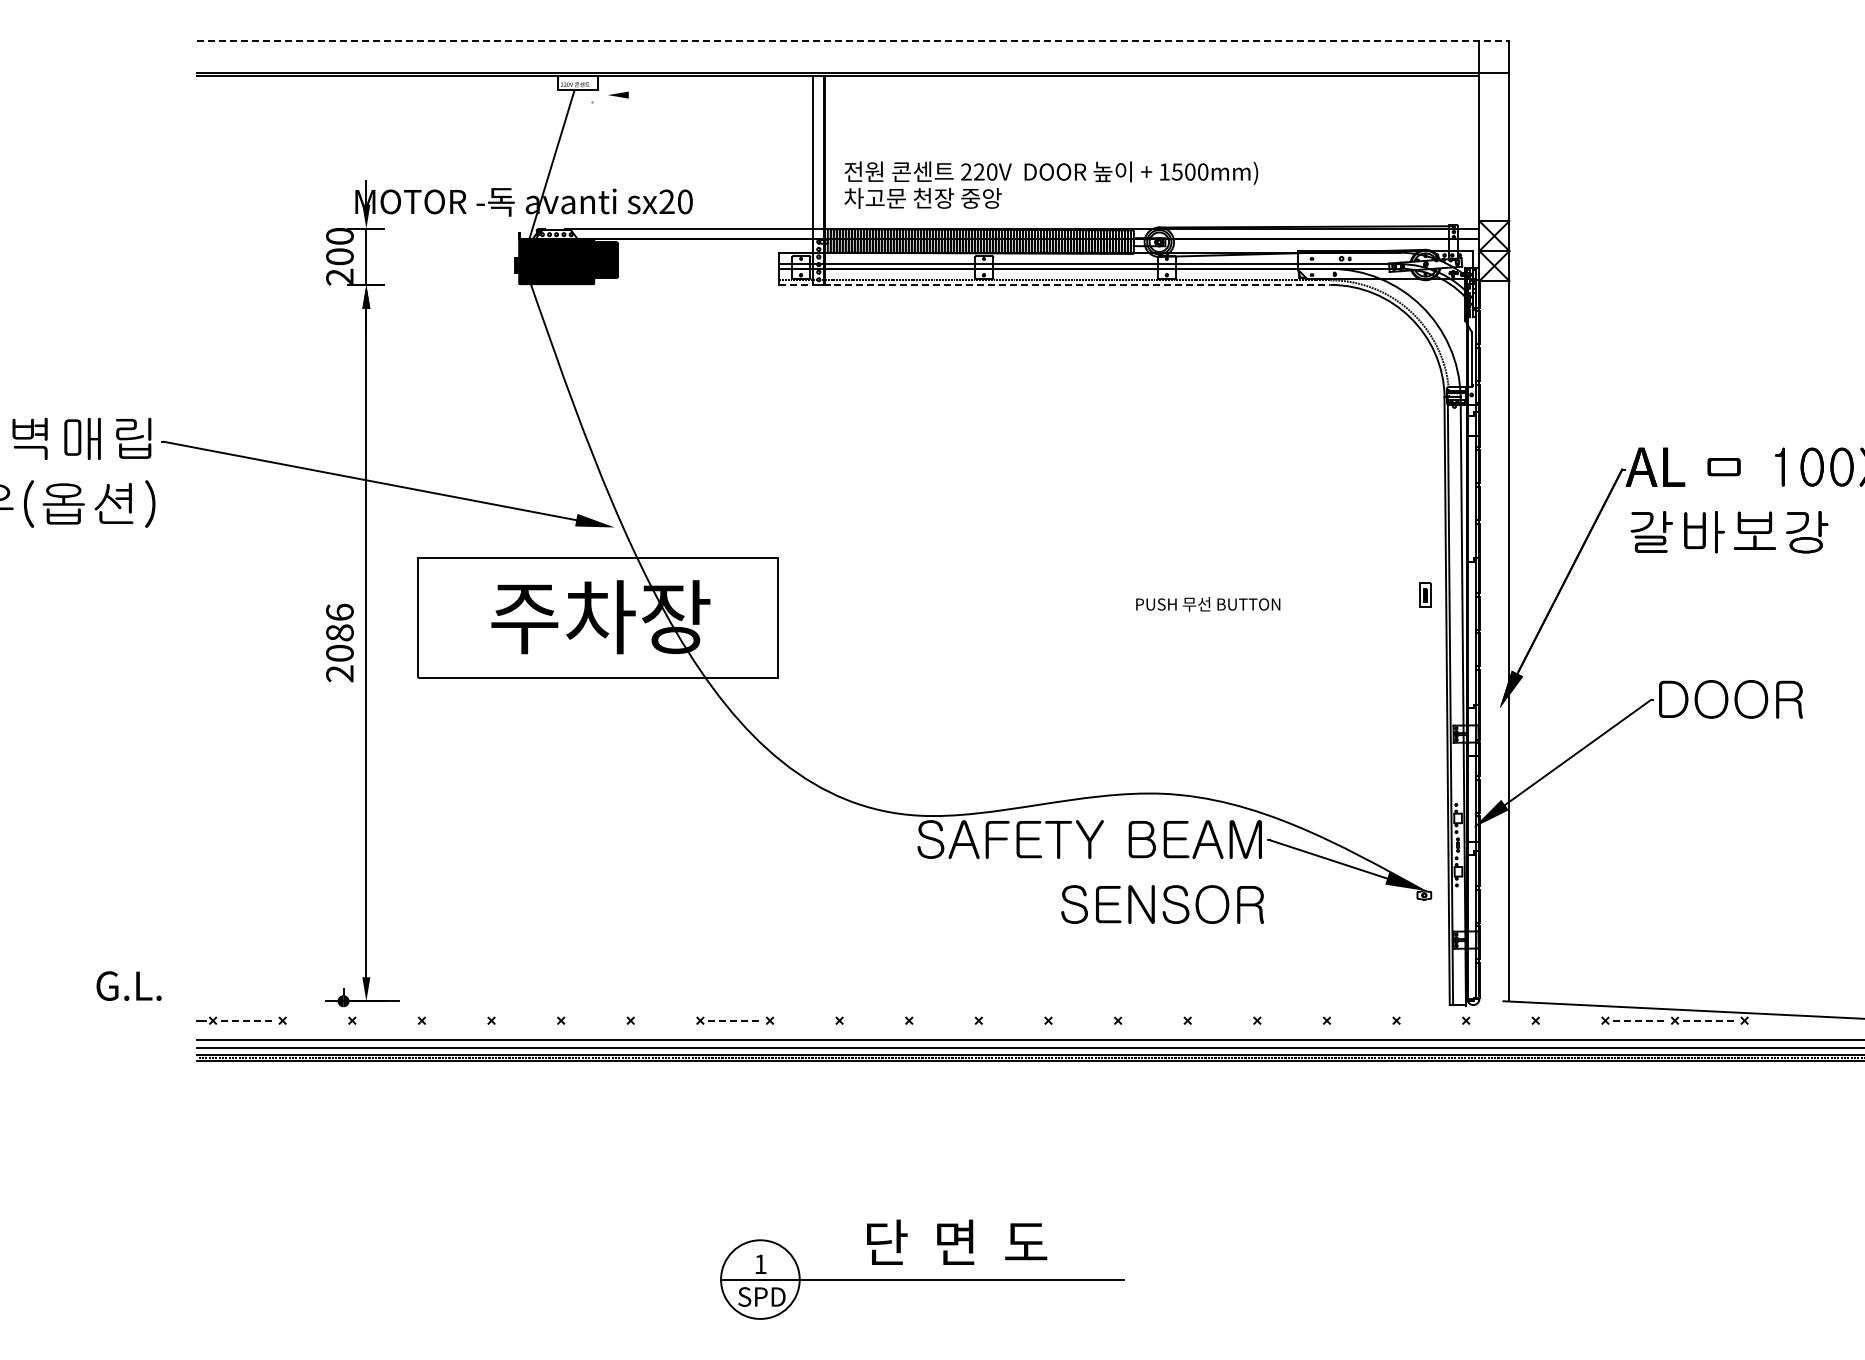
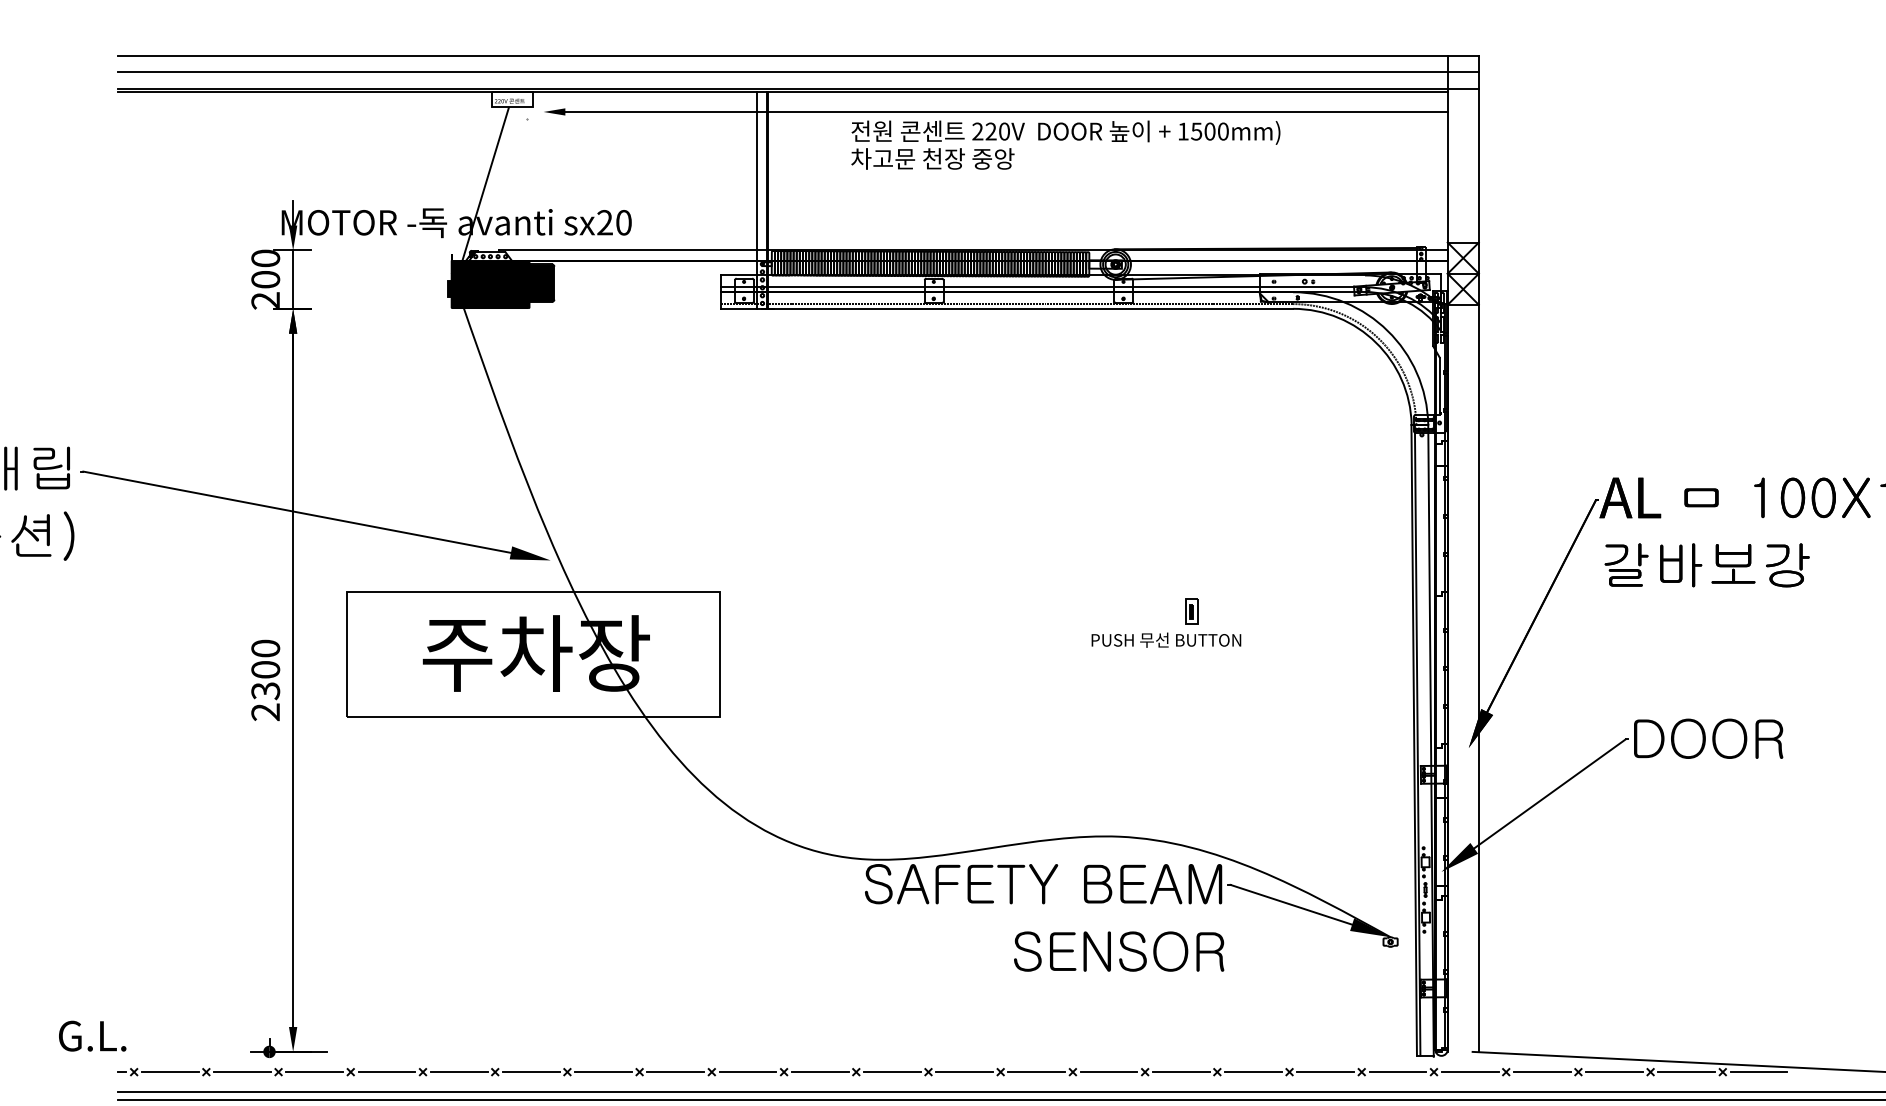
line: (853, 41) -> (798, 56), dashed -> solid
line: (853, 56) -> (798, 71), added
line: (1053, 95) -> (1005, 112), added
text: (1051, 184) -> (1066, 144), moved
line: (1054, 284) -> (1006, 308), dashed -> solid
part: (1425, 594) -> (1191, 611), moved
text: (339, 632) -> (265, 669), 2086 -> 2300
text: (128, 985) -> (92, 1035), moved
line: (248, 1020) -> (170, 1071), dashed -> solid
line: (317, 1020) -> (242, 1071), added
line: (386, 1020) -> (314, 1071), added
line: (456, 1020) -> (386, 1071), added
line: (526, 1020) -> (459, 1071), added
line: (595, 1020) -> (530, 1071), added
line: (665, 1020) -> (603, 1071), added
line: (735, 1020) -> (676, 1071), dashed -> solid
line: (804, 1020) -> (747, 1071), added
line: (874, 1020) -> (820, 1071), added
line: (943, 1020) -> (891, 1071), added
line: (1013, 1020) -> (964, 1071), added
line: (1082, 1020) -> (1035, 1071), added
line: (1152, 1020) -> (1108, 1071), added
line: (1222, 1020) -> (1181, 1071), added
line: (1291, 1020) -> (1252, 1071), added
line: (1361, 1020) -> (1325, 1071), added
line: (1431, 1020) -> (1398, 1071), added
line: (1500, 1020) -> (1469, 1071), added
line: (1570, 1020) -> (1542, 1071), added
line: (1640, 1020) -> (1614, 1071), dashed -> solid
line: (1710, 1020) -> (1687, 1071), dashed -> solid
line: (1779, 1020) -> (1758, 1071), added

